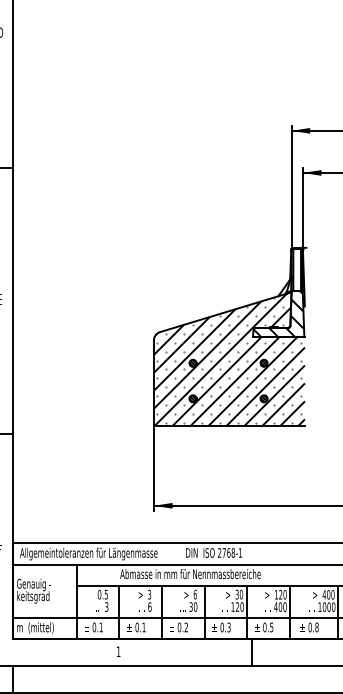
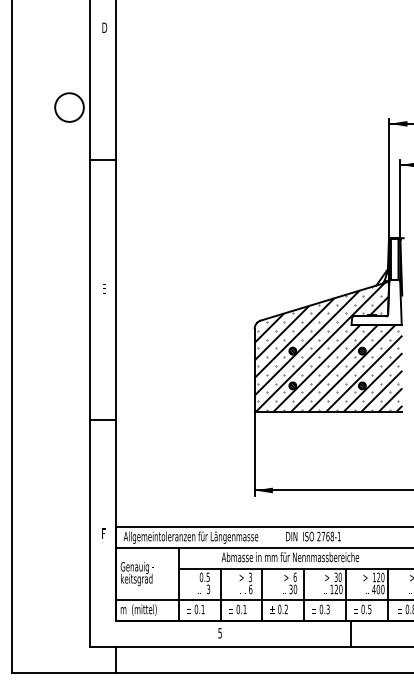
hatch: (278, 313) -> (376, 302), removed
text: (117, 652) -> (219, 633), 1 -> 5

